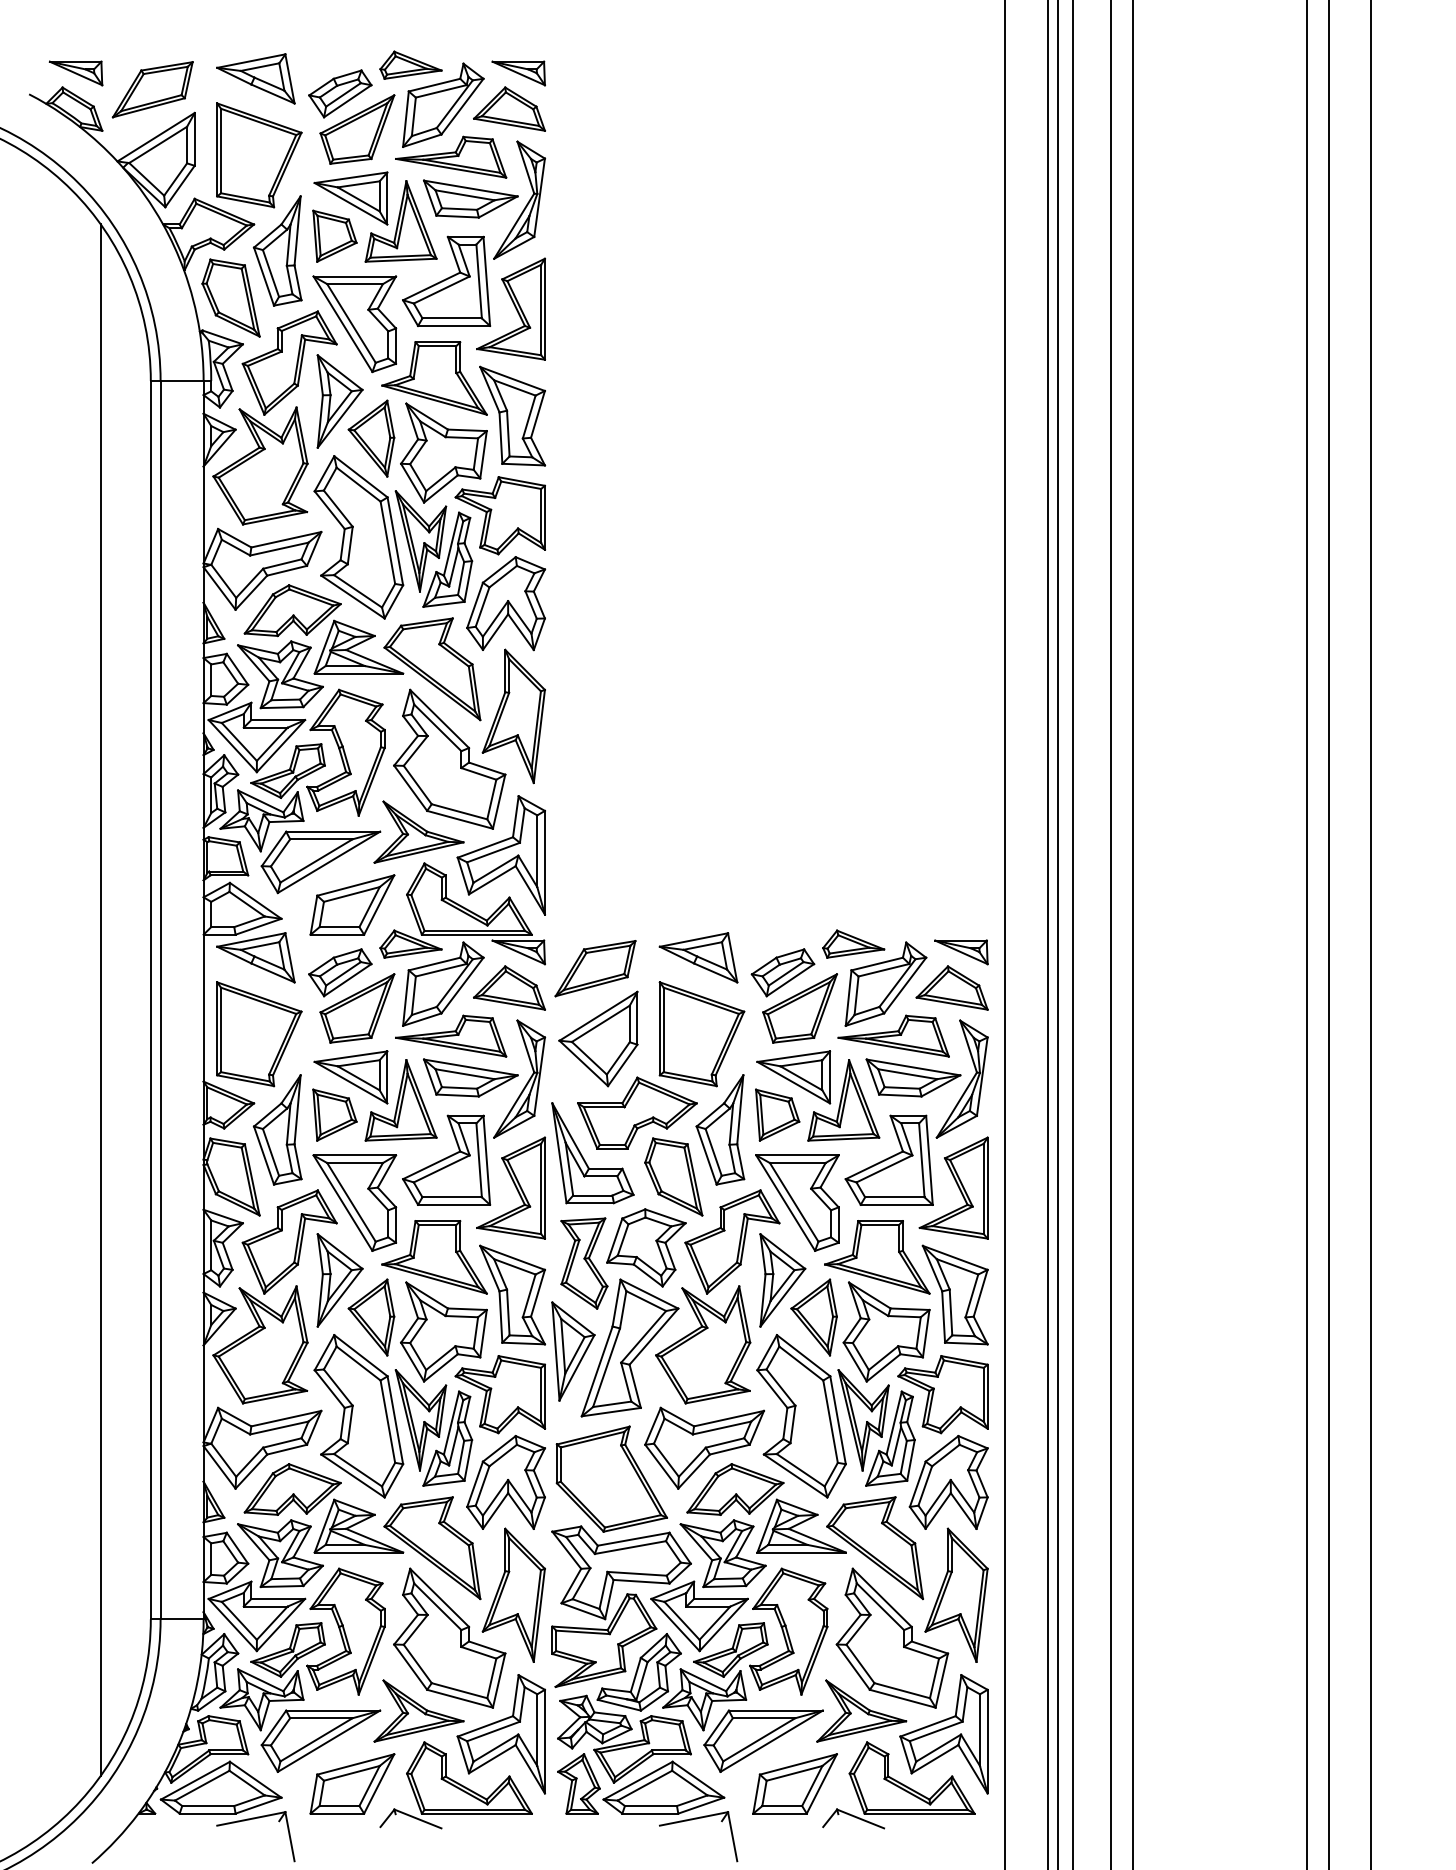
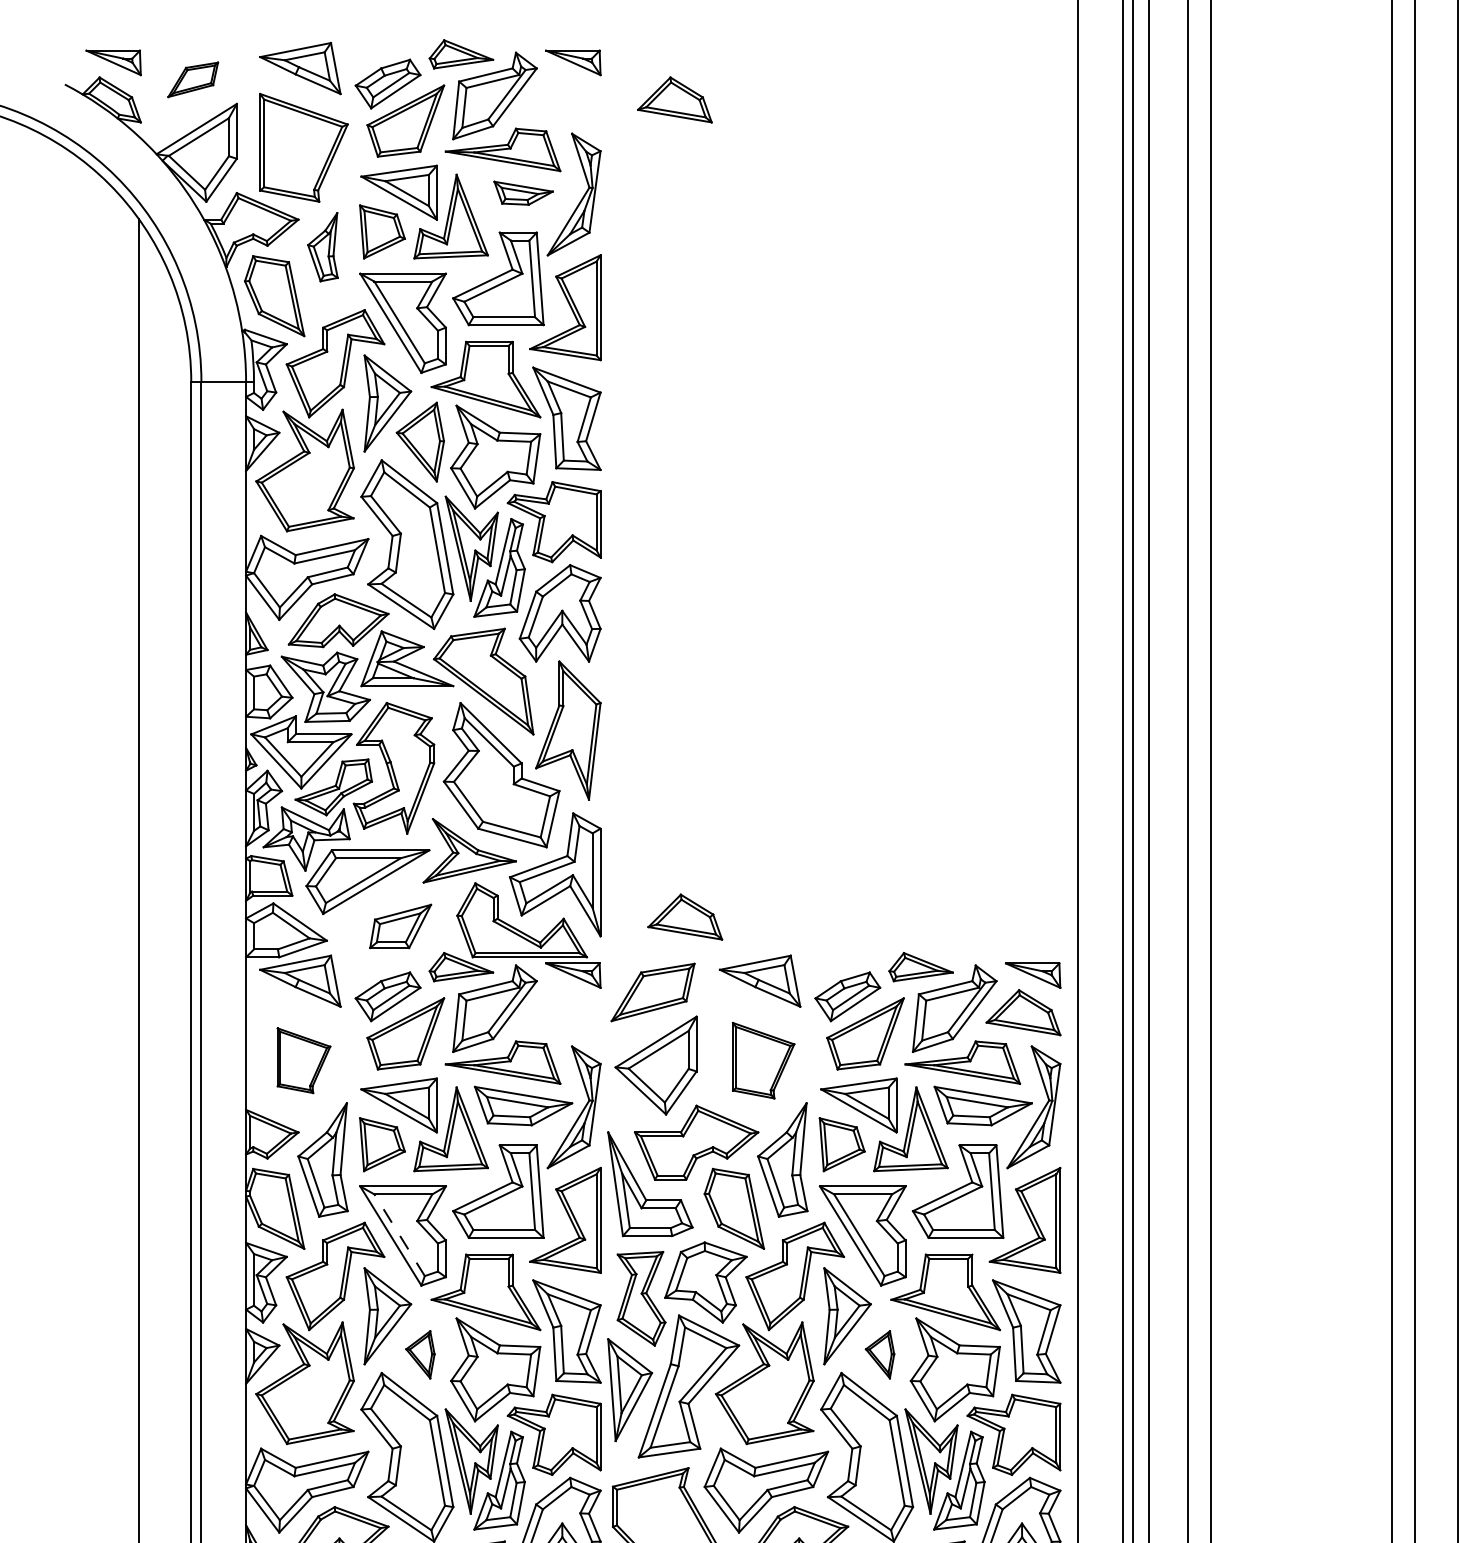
part: (152, 89) -> (193, 79), size x0.6
part: (509, 108) -> (674, 99), moved
part: (470, 198) -> (523, 192), size x0.6
part: (277, 250) -> (322, 246), size x0.6
part: (352, 904) -> (400, 925), size x0.7
part: (509, 987) -> (685, 916), moved
part: (259, 1034) -> (304, 1060), size x0.6
part: (701, 1034) -> (763, 1060), size x0.7
line: (351, 1201) -> (399, 1234), solid -> dashed
part: (371, 1317) -> (420, 1354), size x0.6
part: (813, 1317) -> (879, 1354), size x0.6

